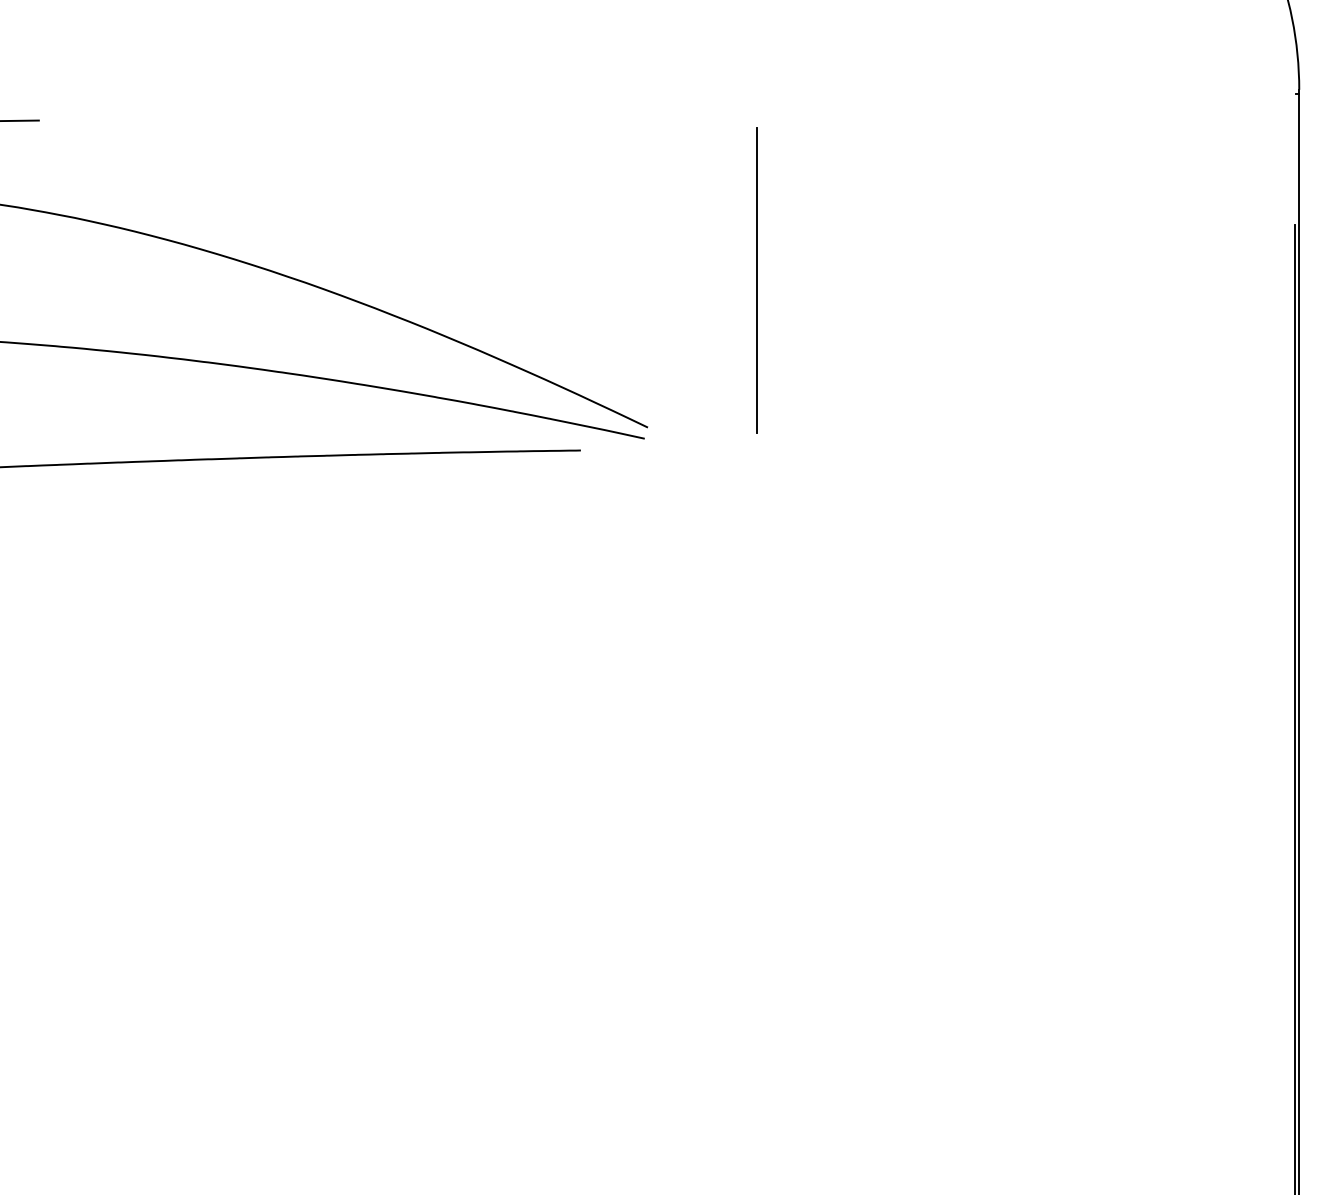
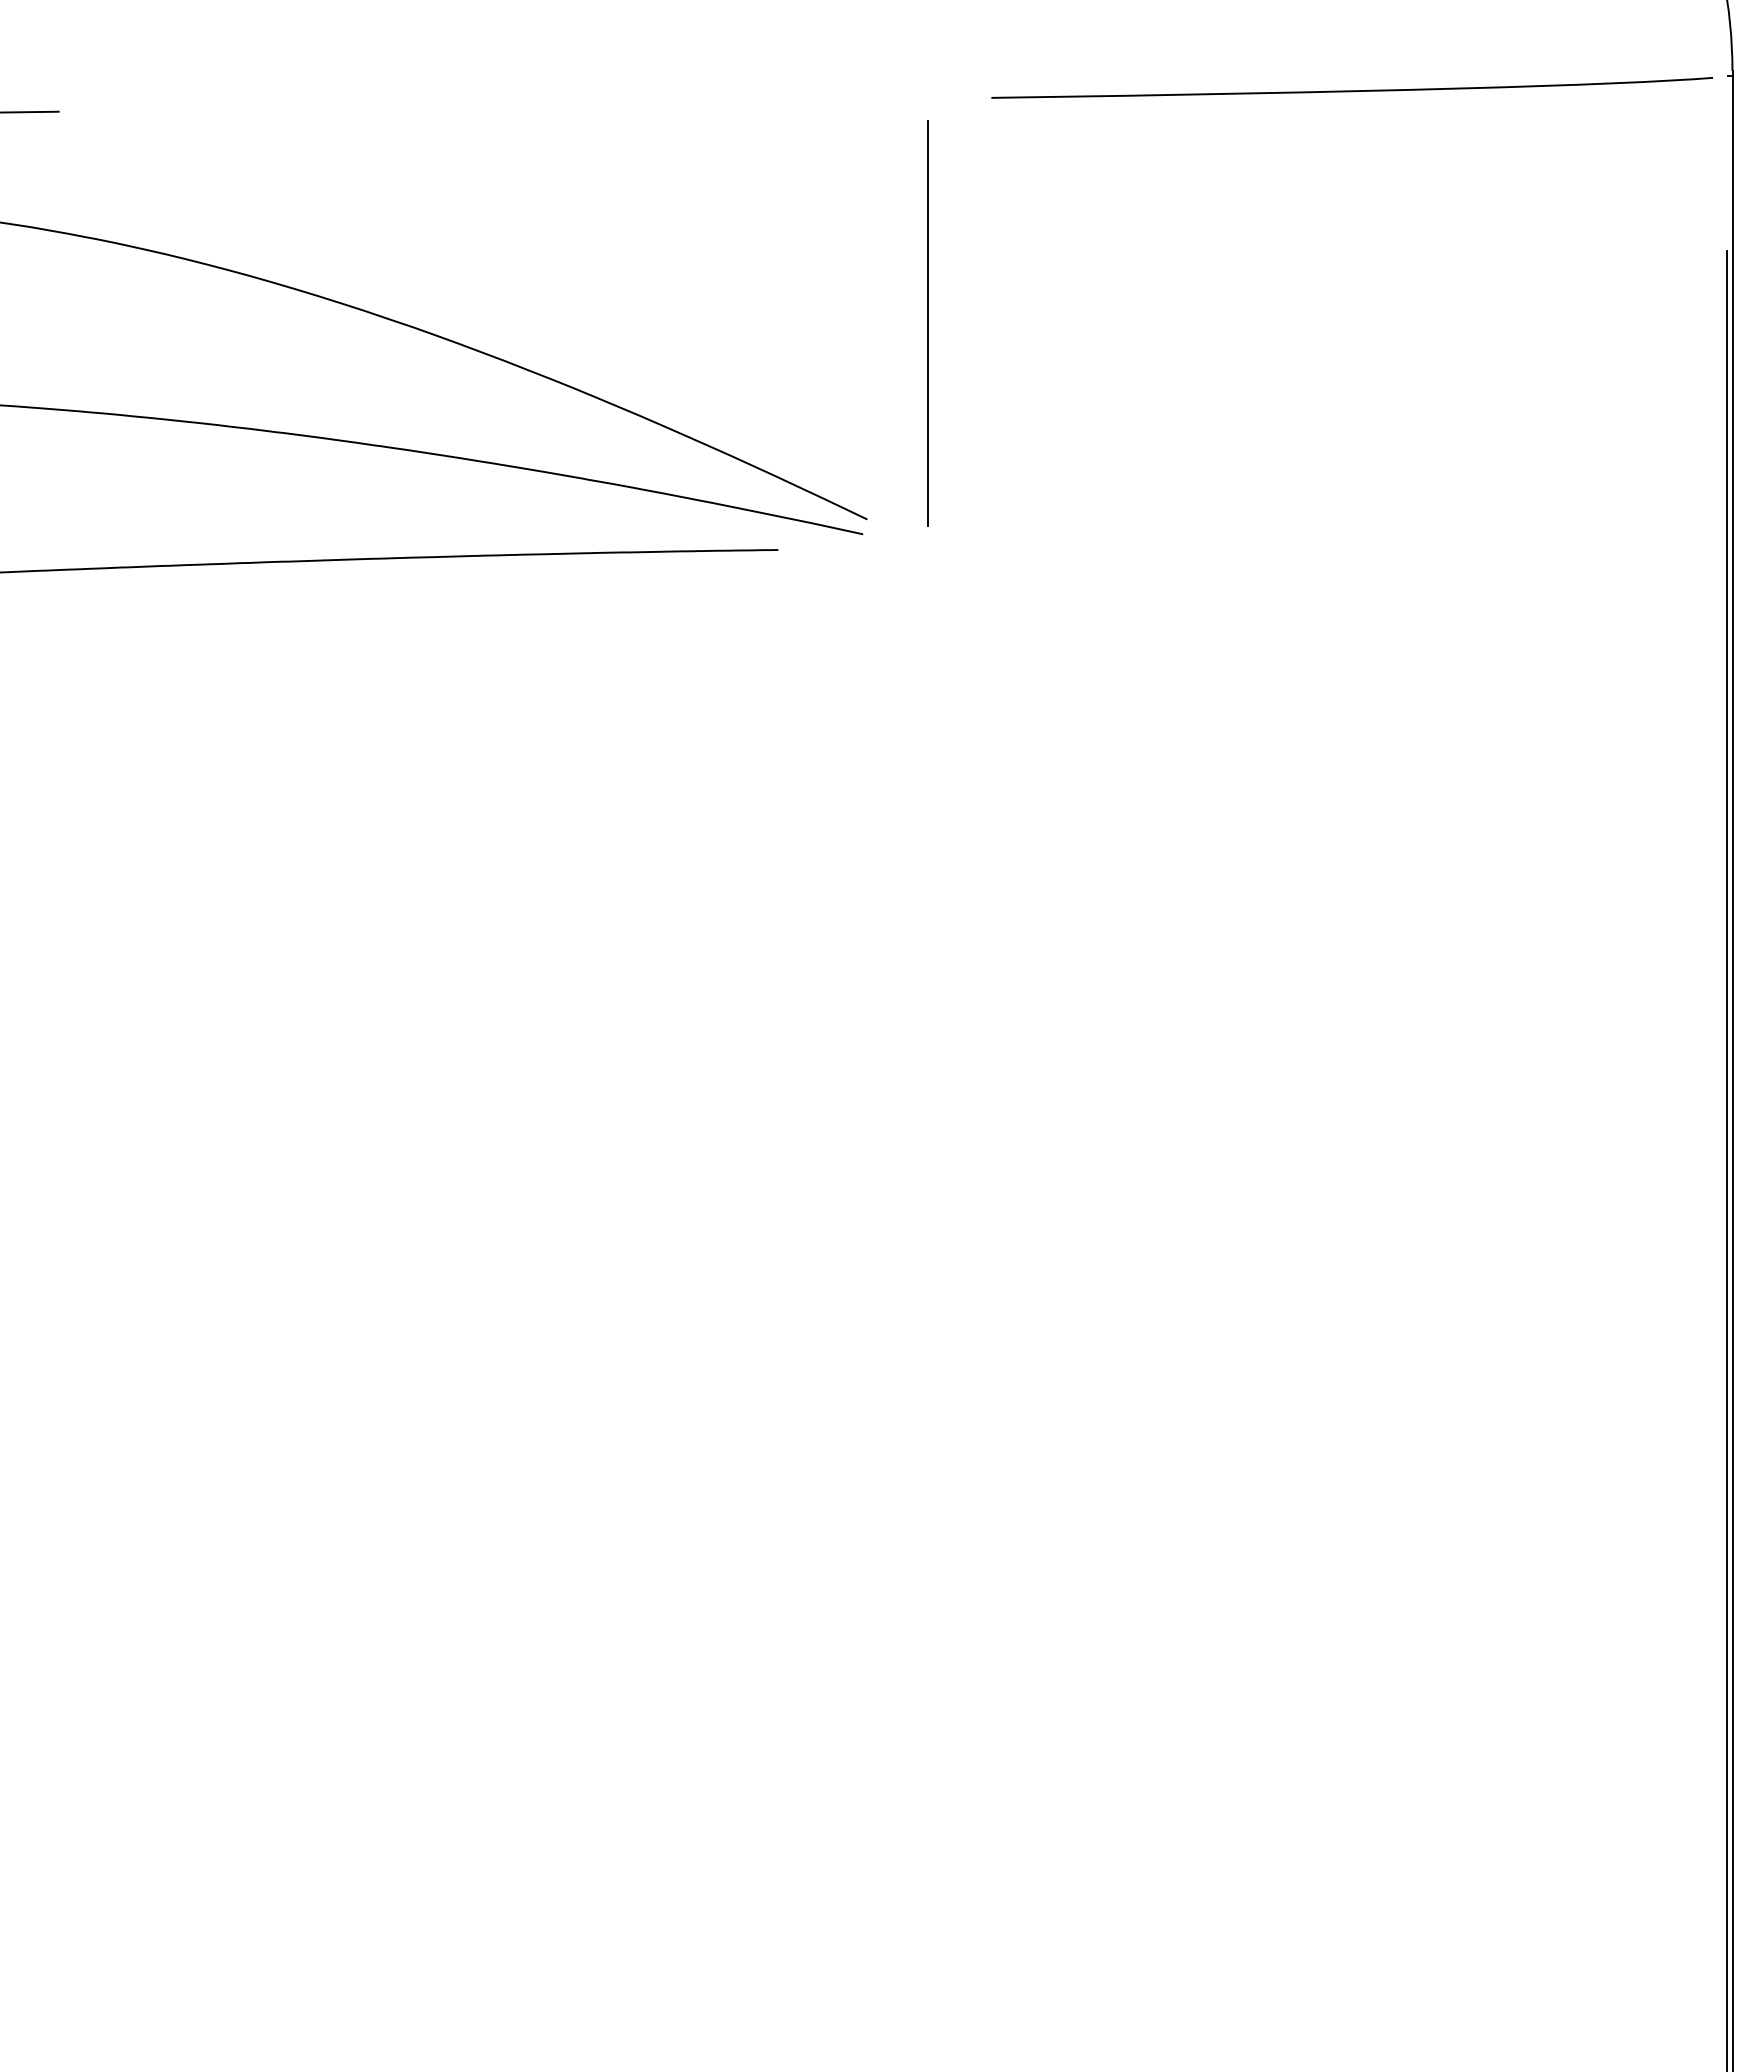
curve: (1012, 104) -> (1351, 90), added
line: (756, 279) -> (927, 323), moved

